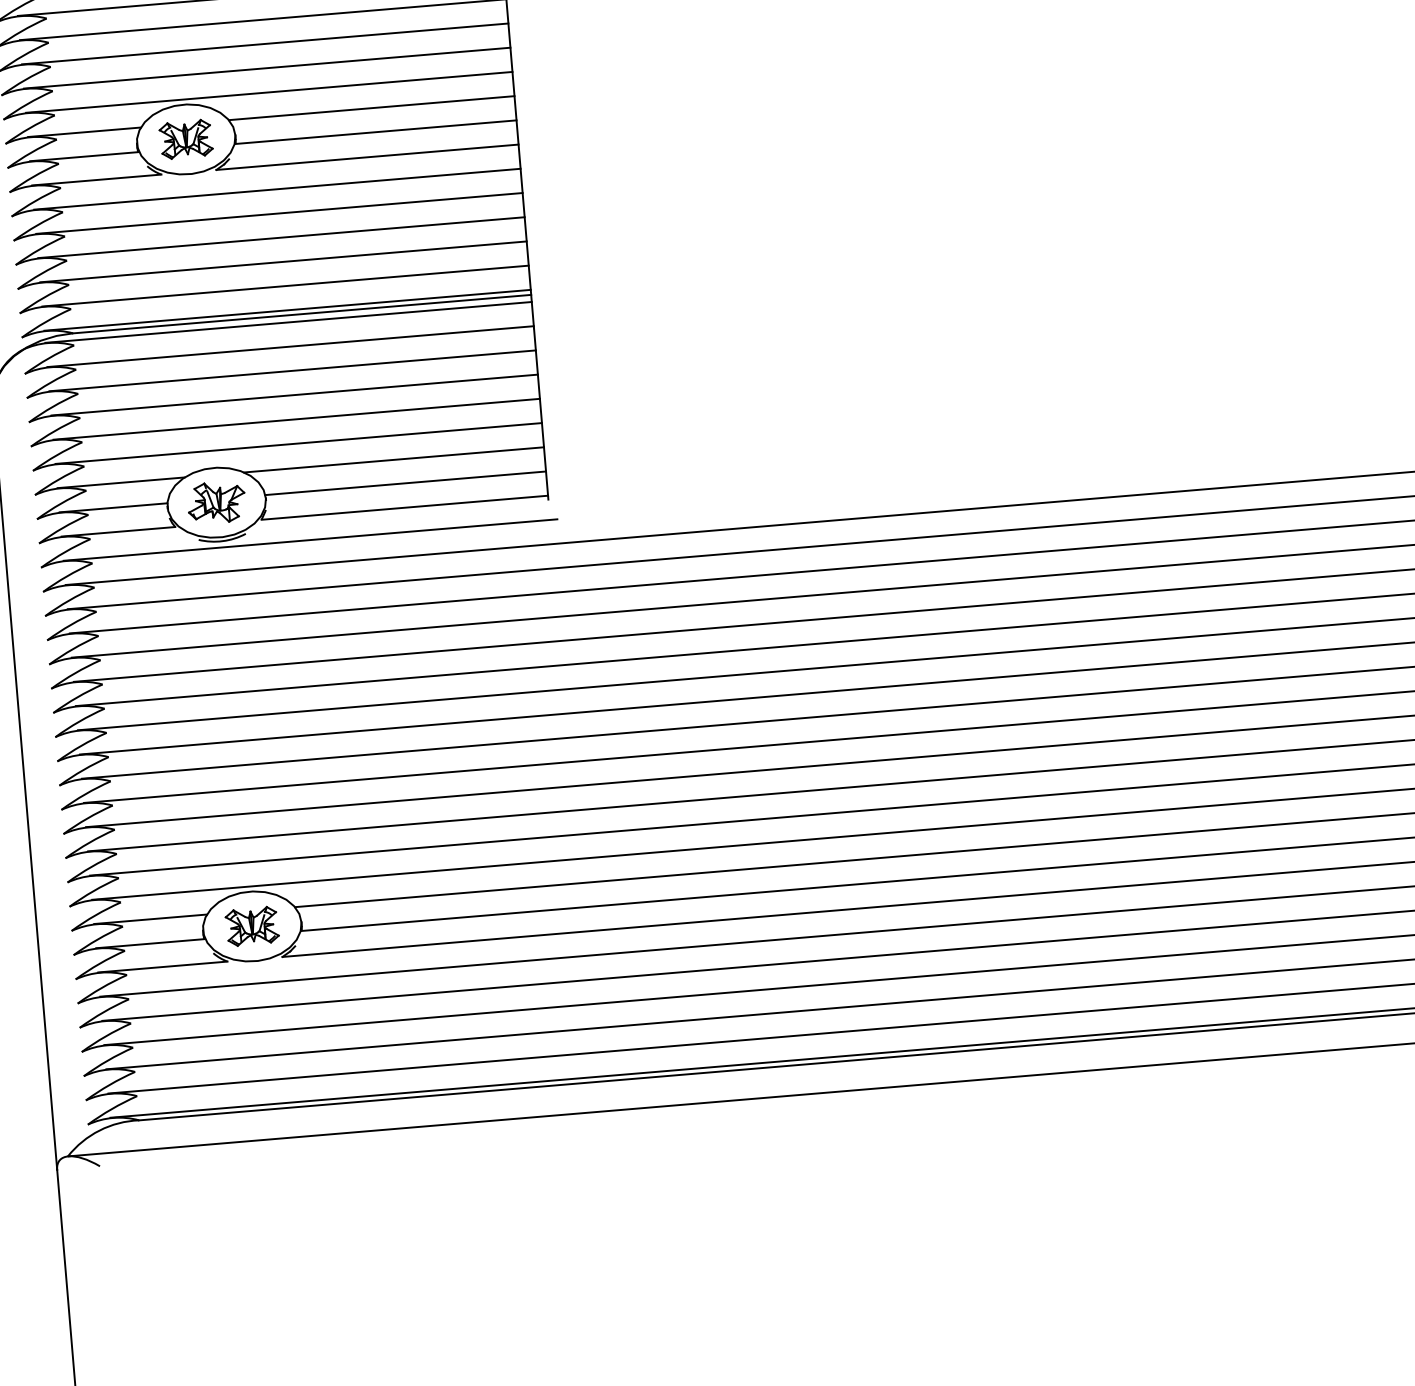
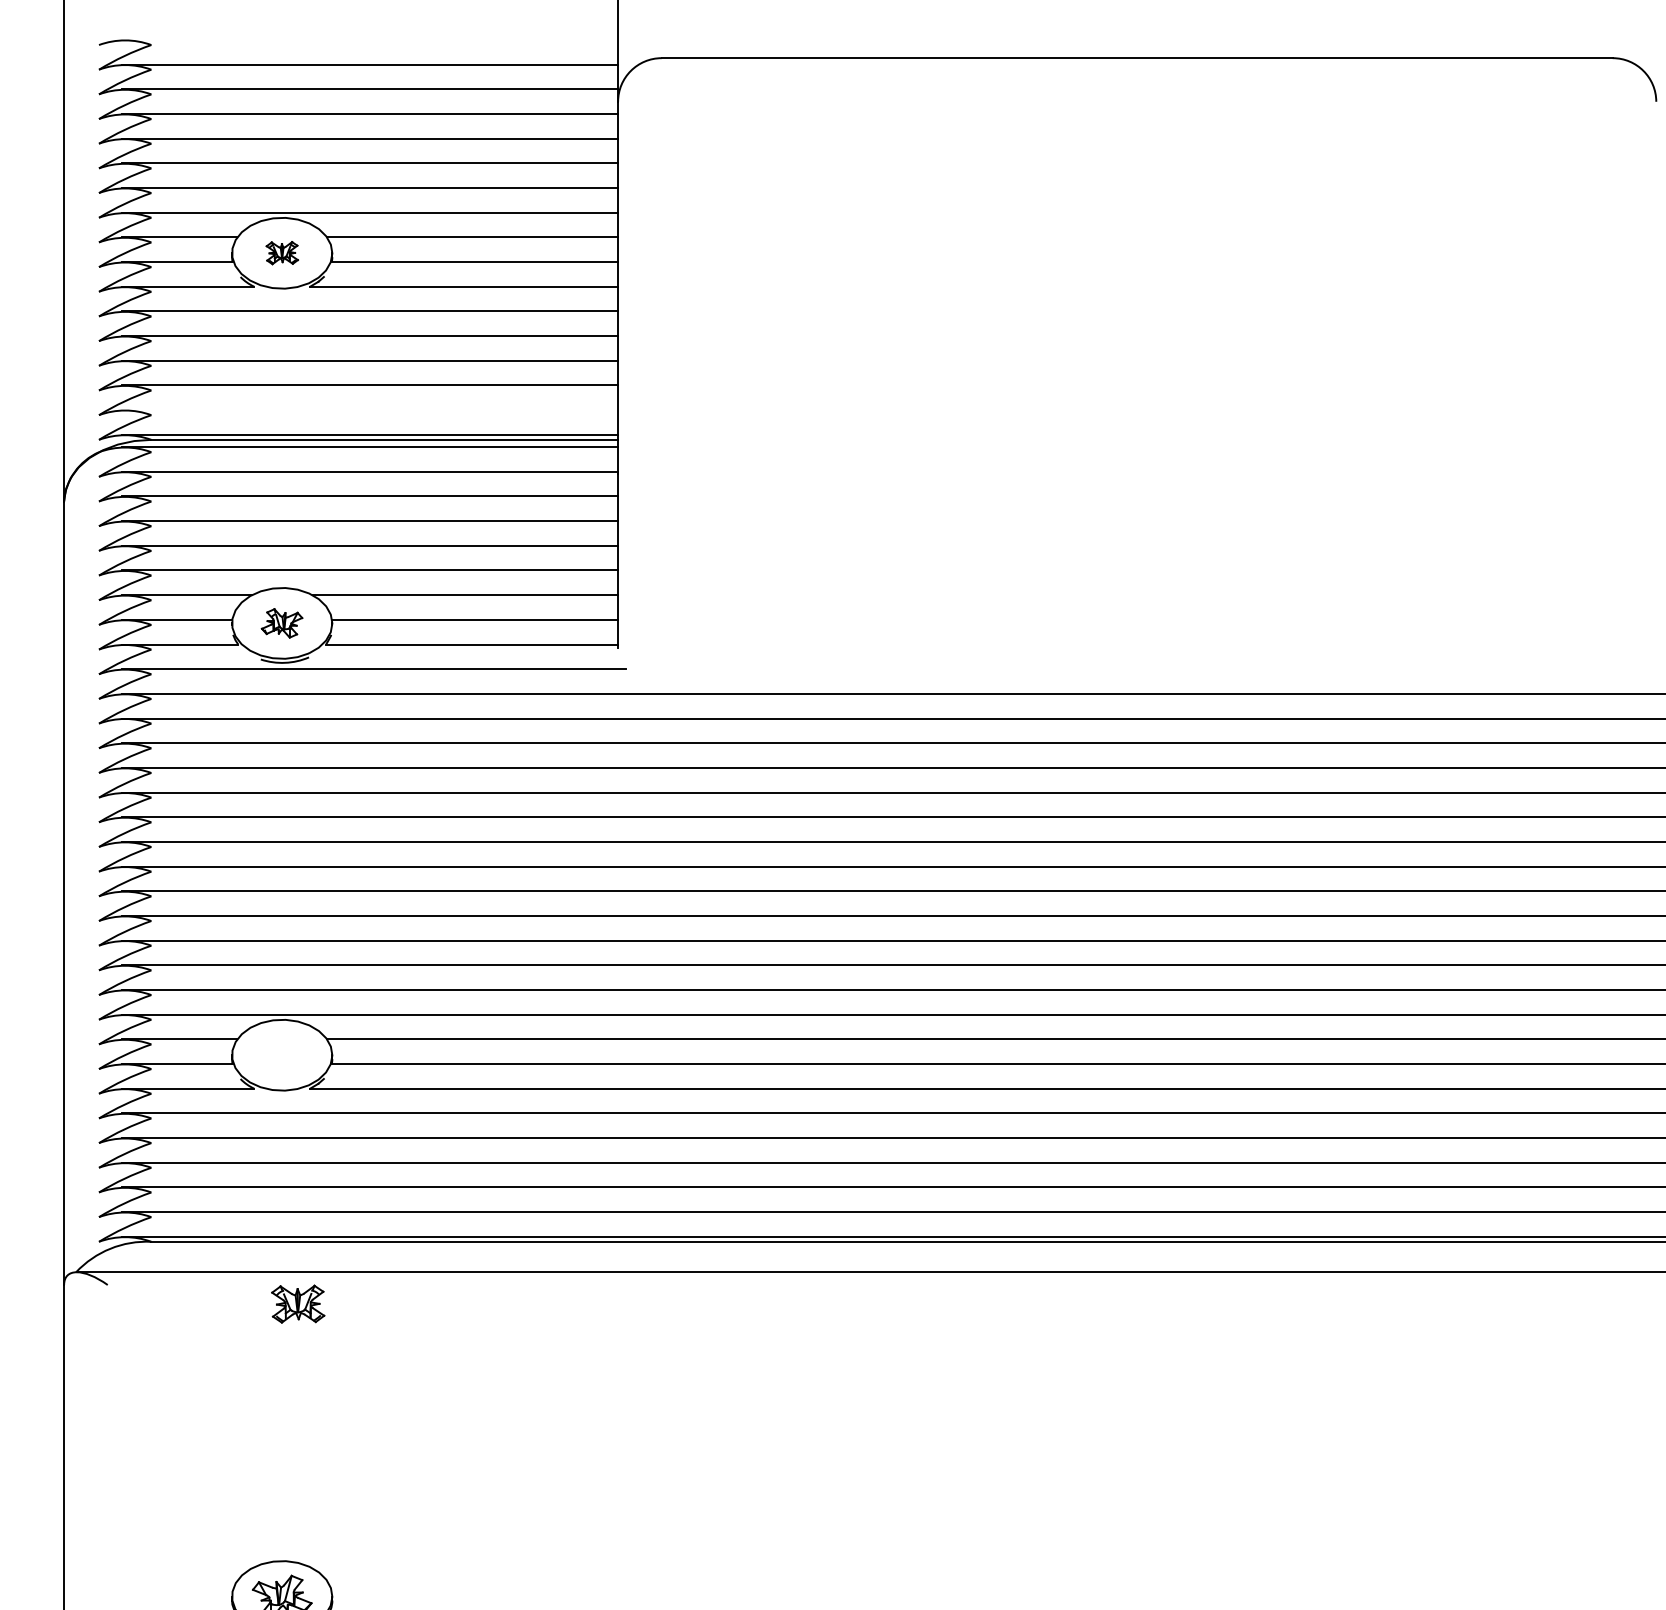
part: (186, 138) -> (282, 252), size x0.6
line: (285, 286) -> (370, 410), removed
part: (216, 502) -> (281, 623), size x0.7
part: (252, 925) -> (298, 1303), moved

